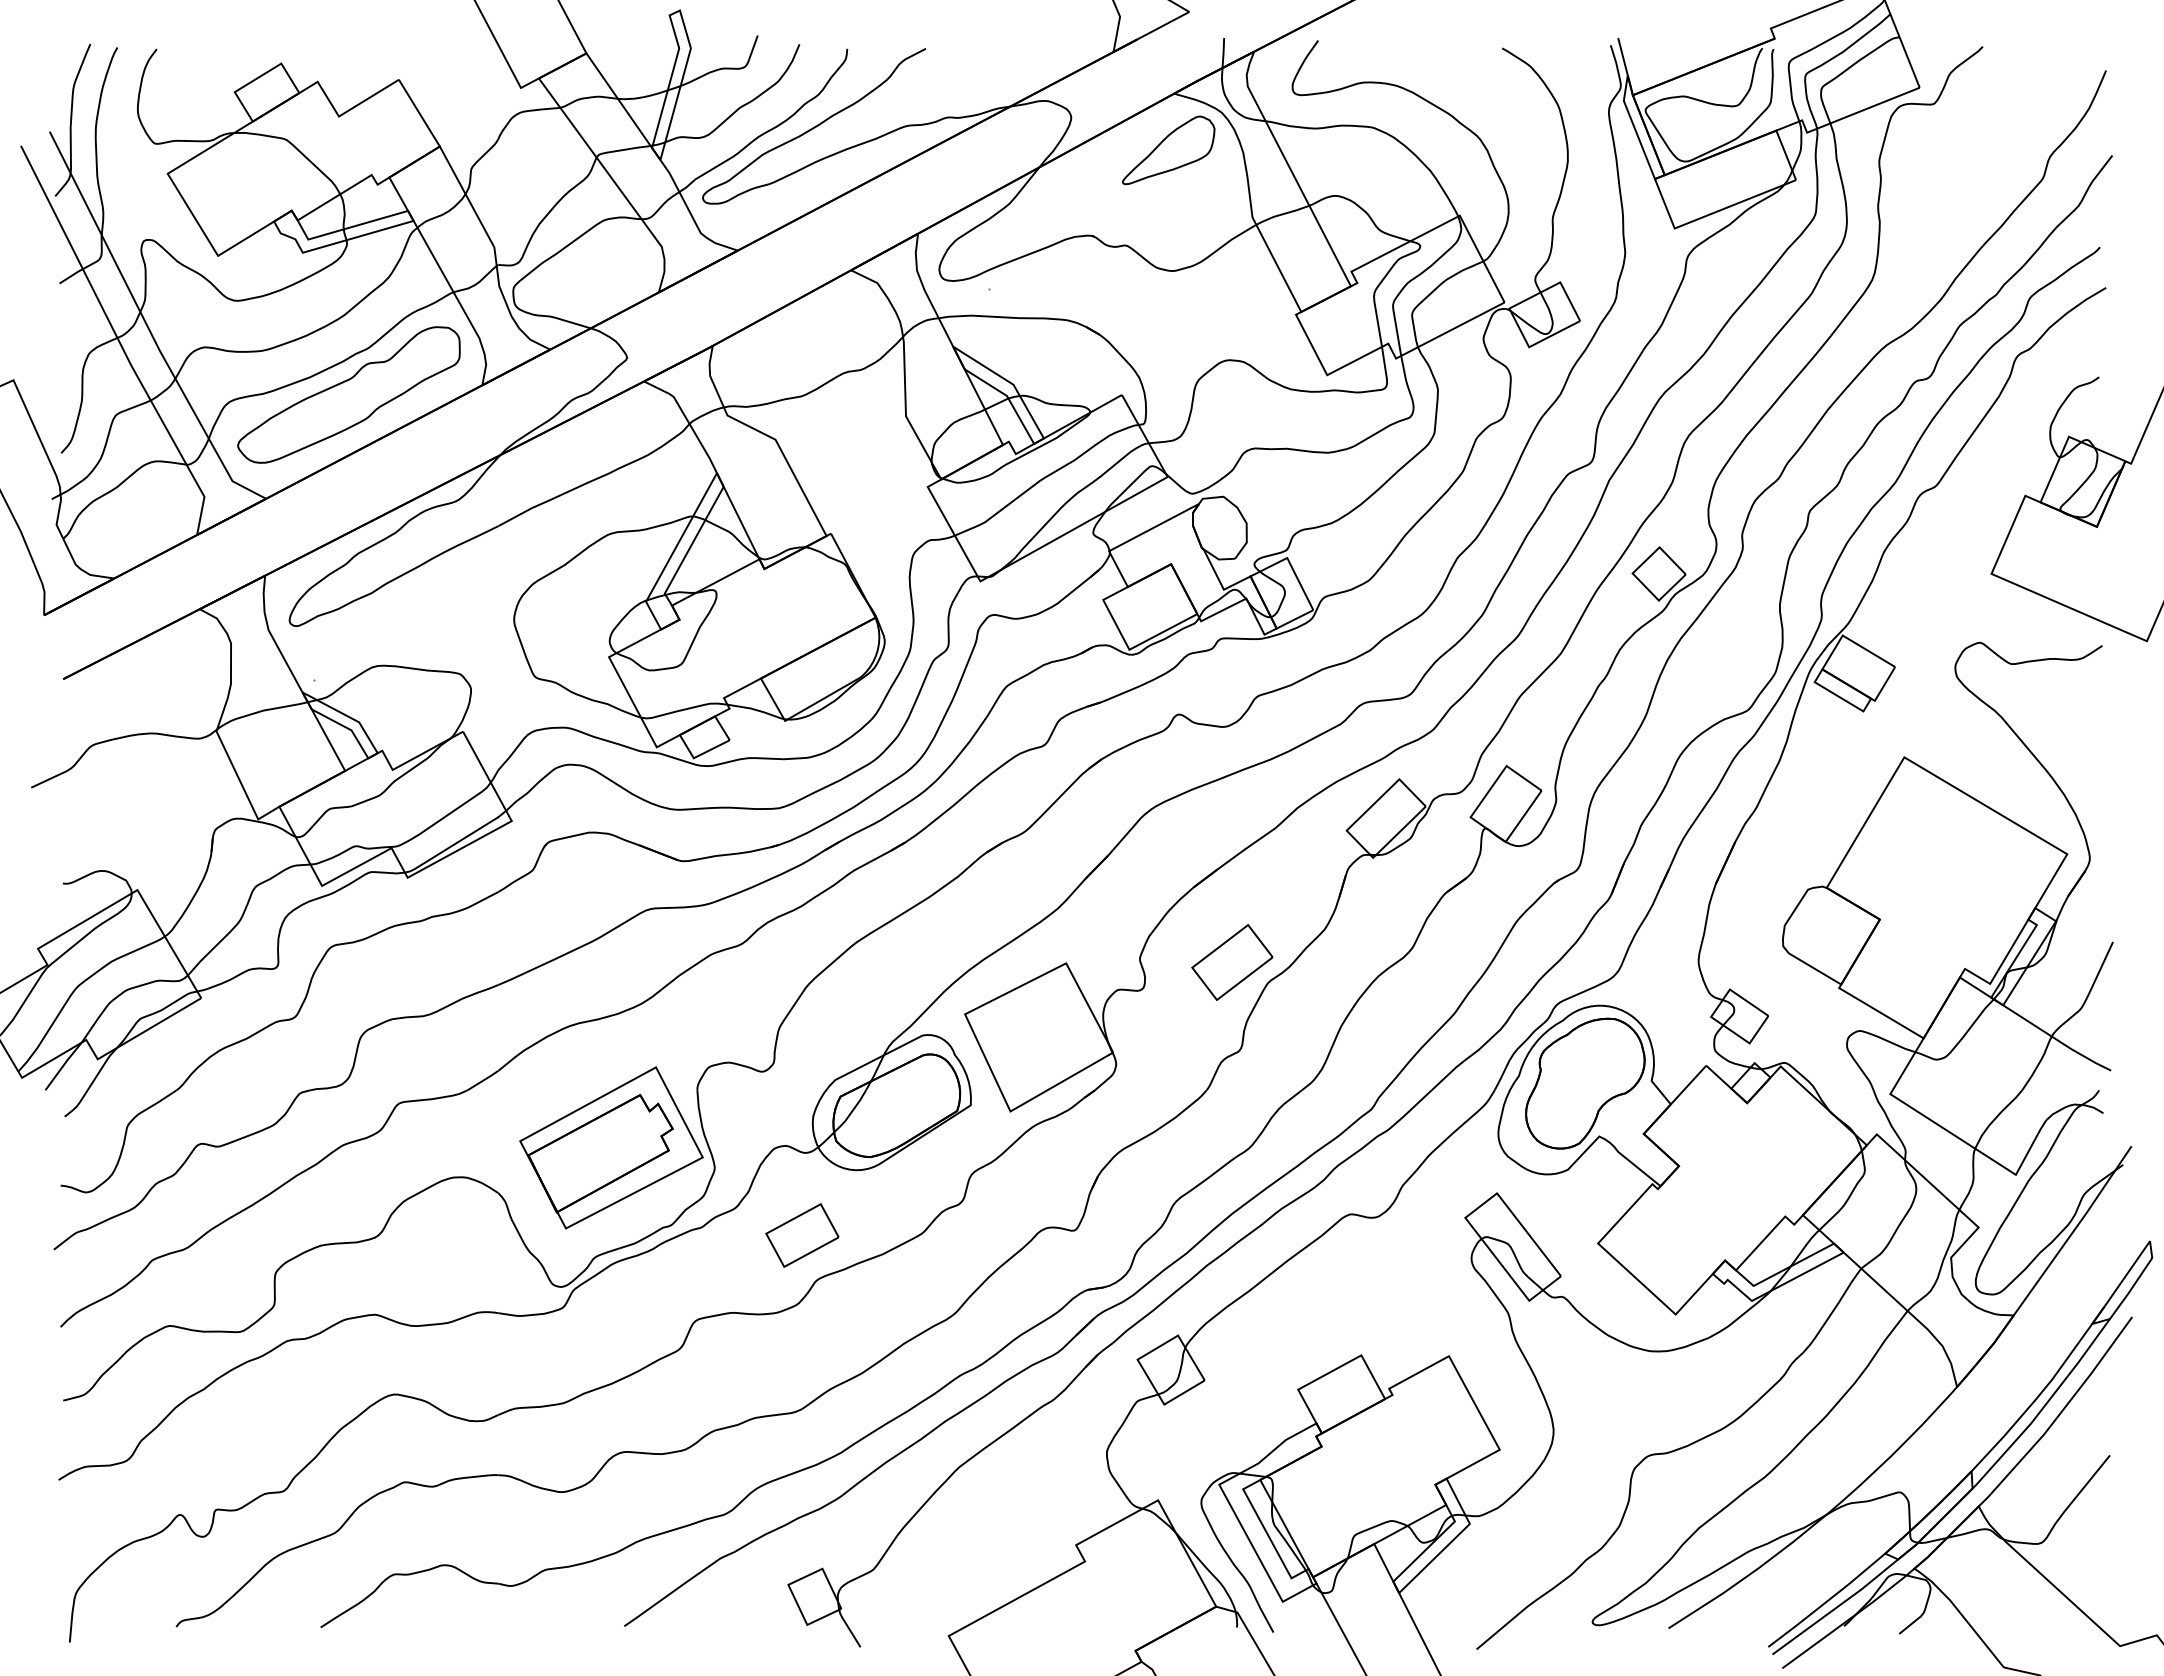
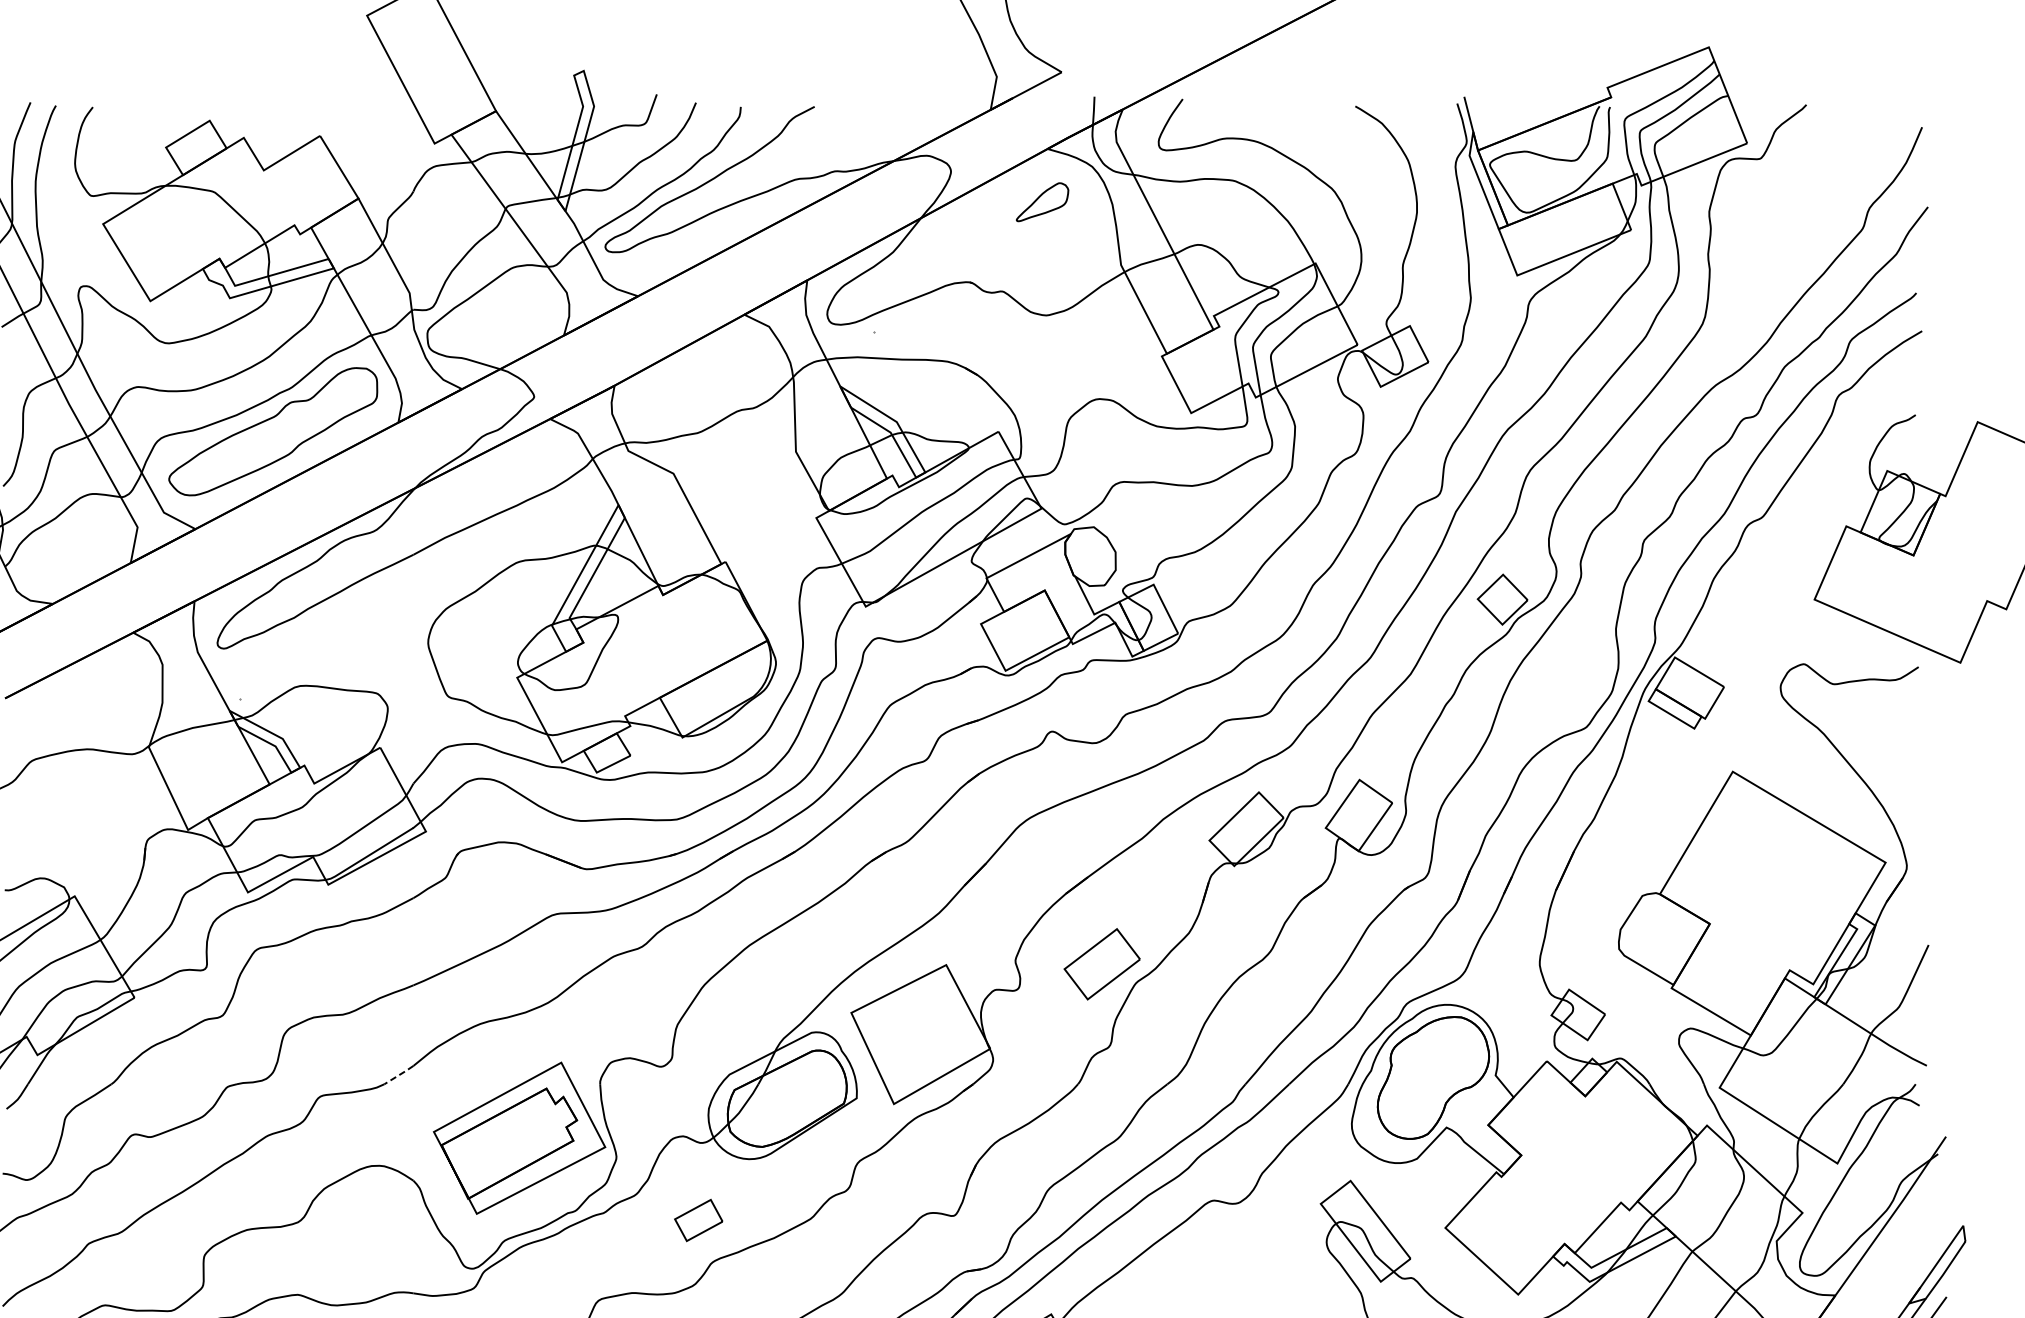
part: (1168, 150) -> (1042, 202), size x0.6
line: (483, 1080) -> (399, 1075), solid -> dashed
part: (802, 1235) -> (698, 1220), size x0.7

